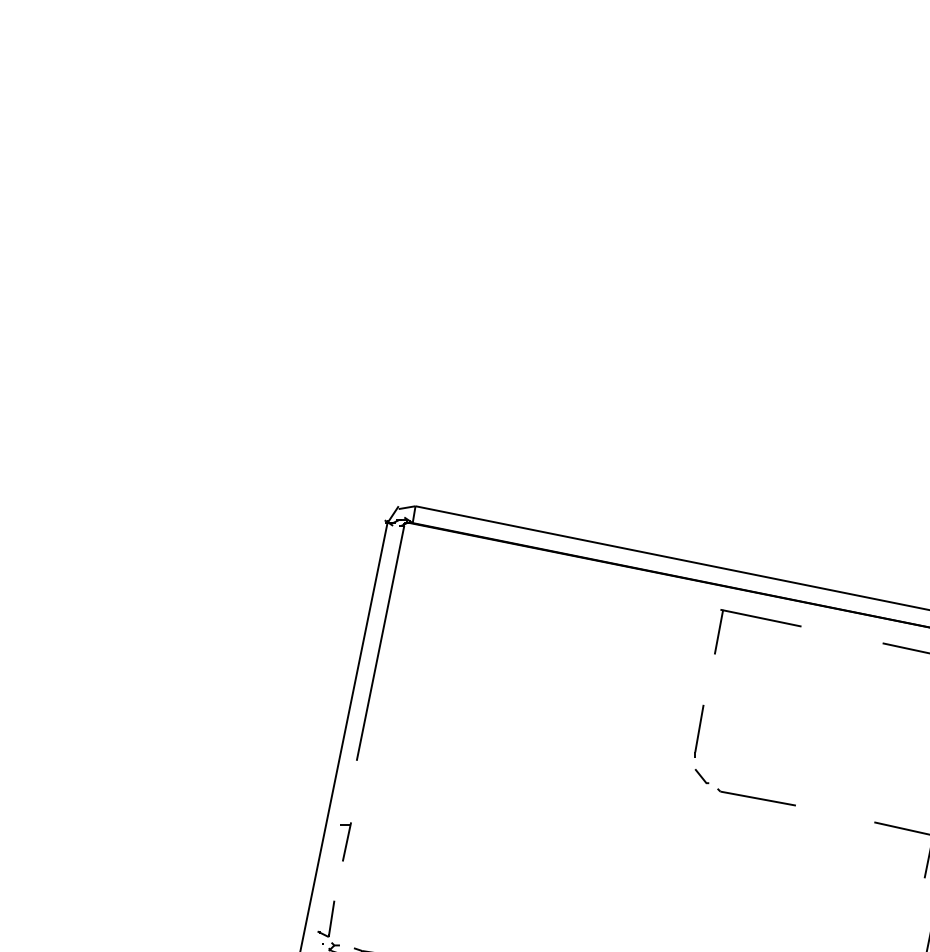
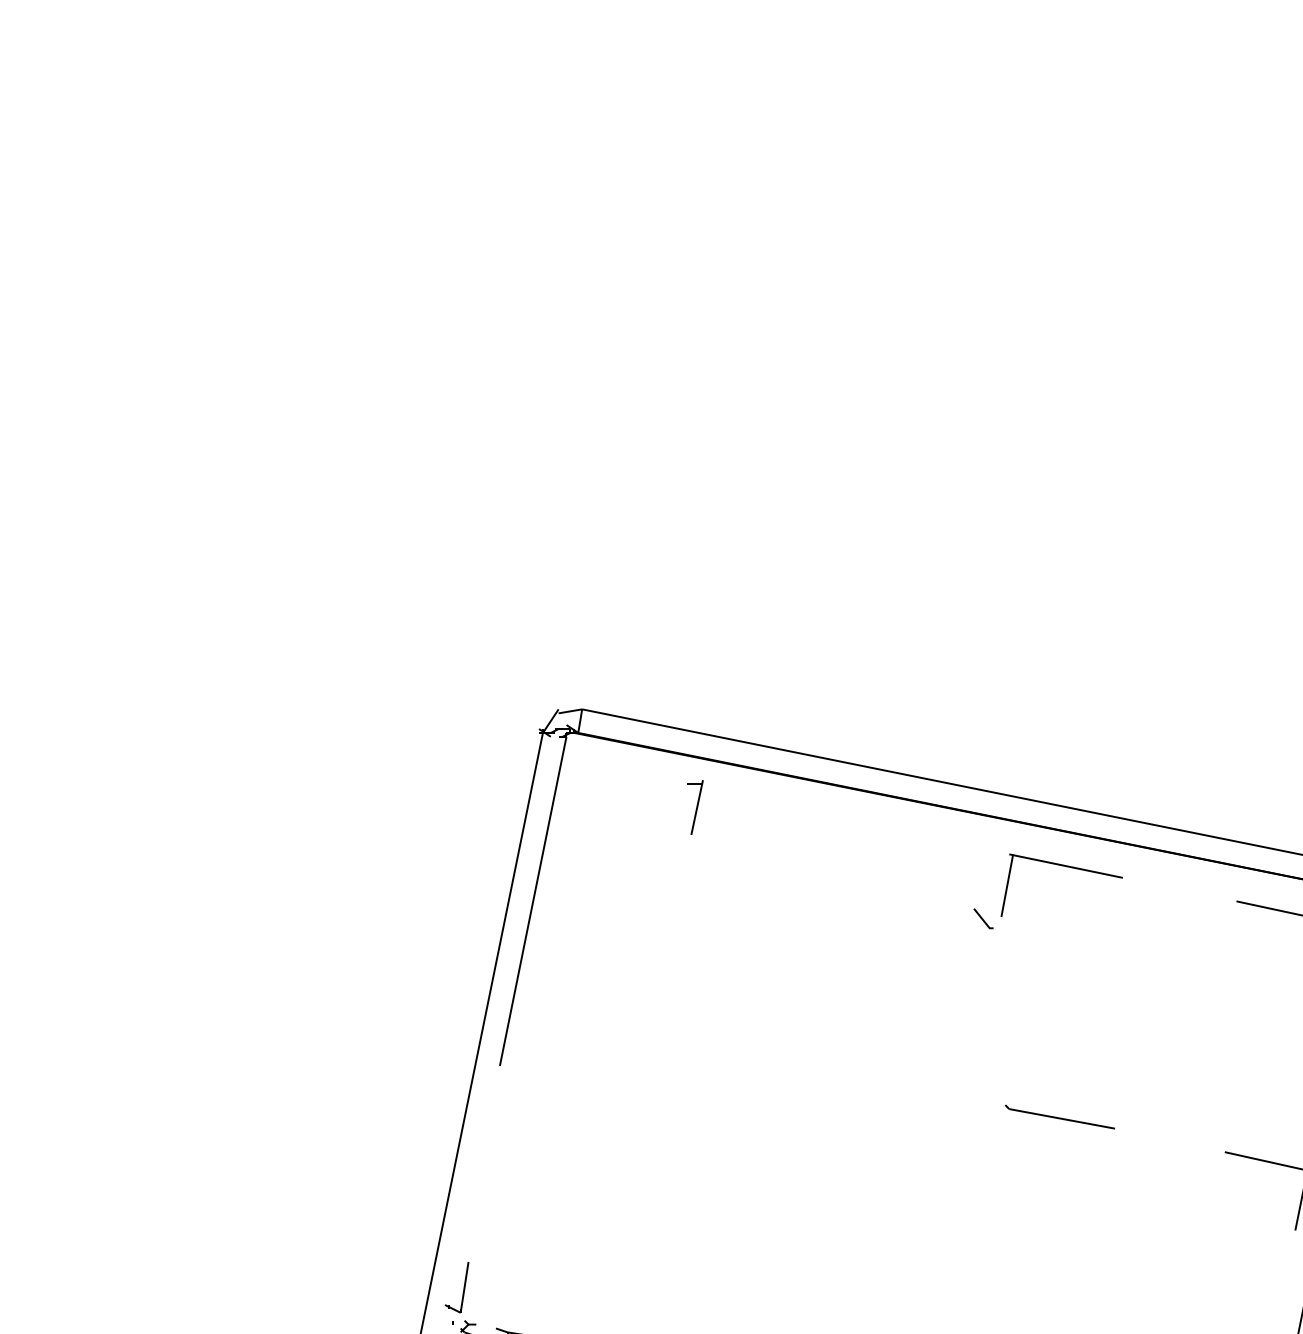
line: (699, 731) -> (979, 1024), removed
line: (702, 776) -> (983, 918), moved
part: (345, 841) -> (695, 807), moved

